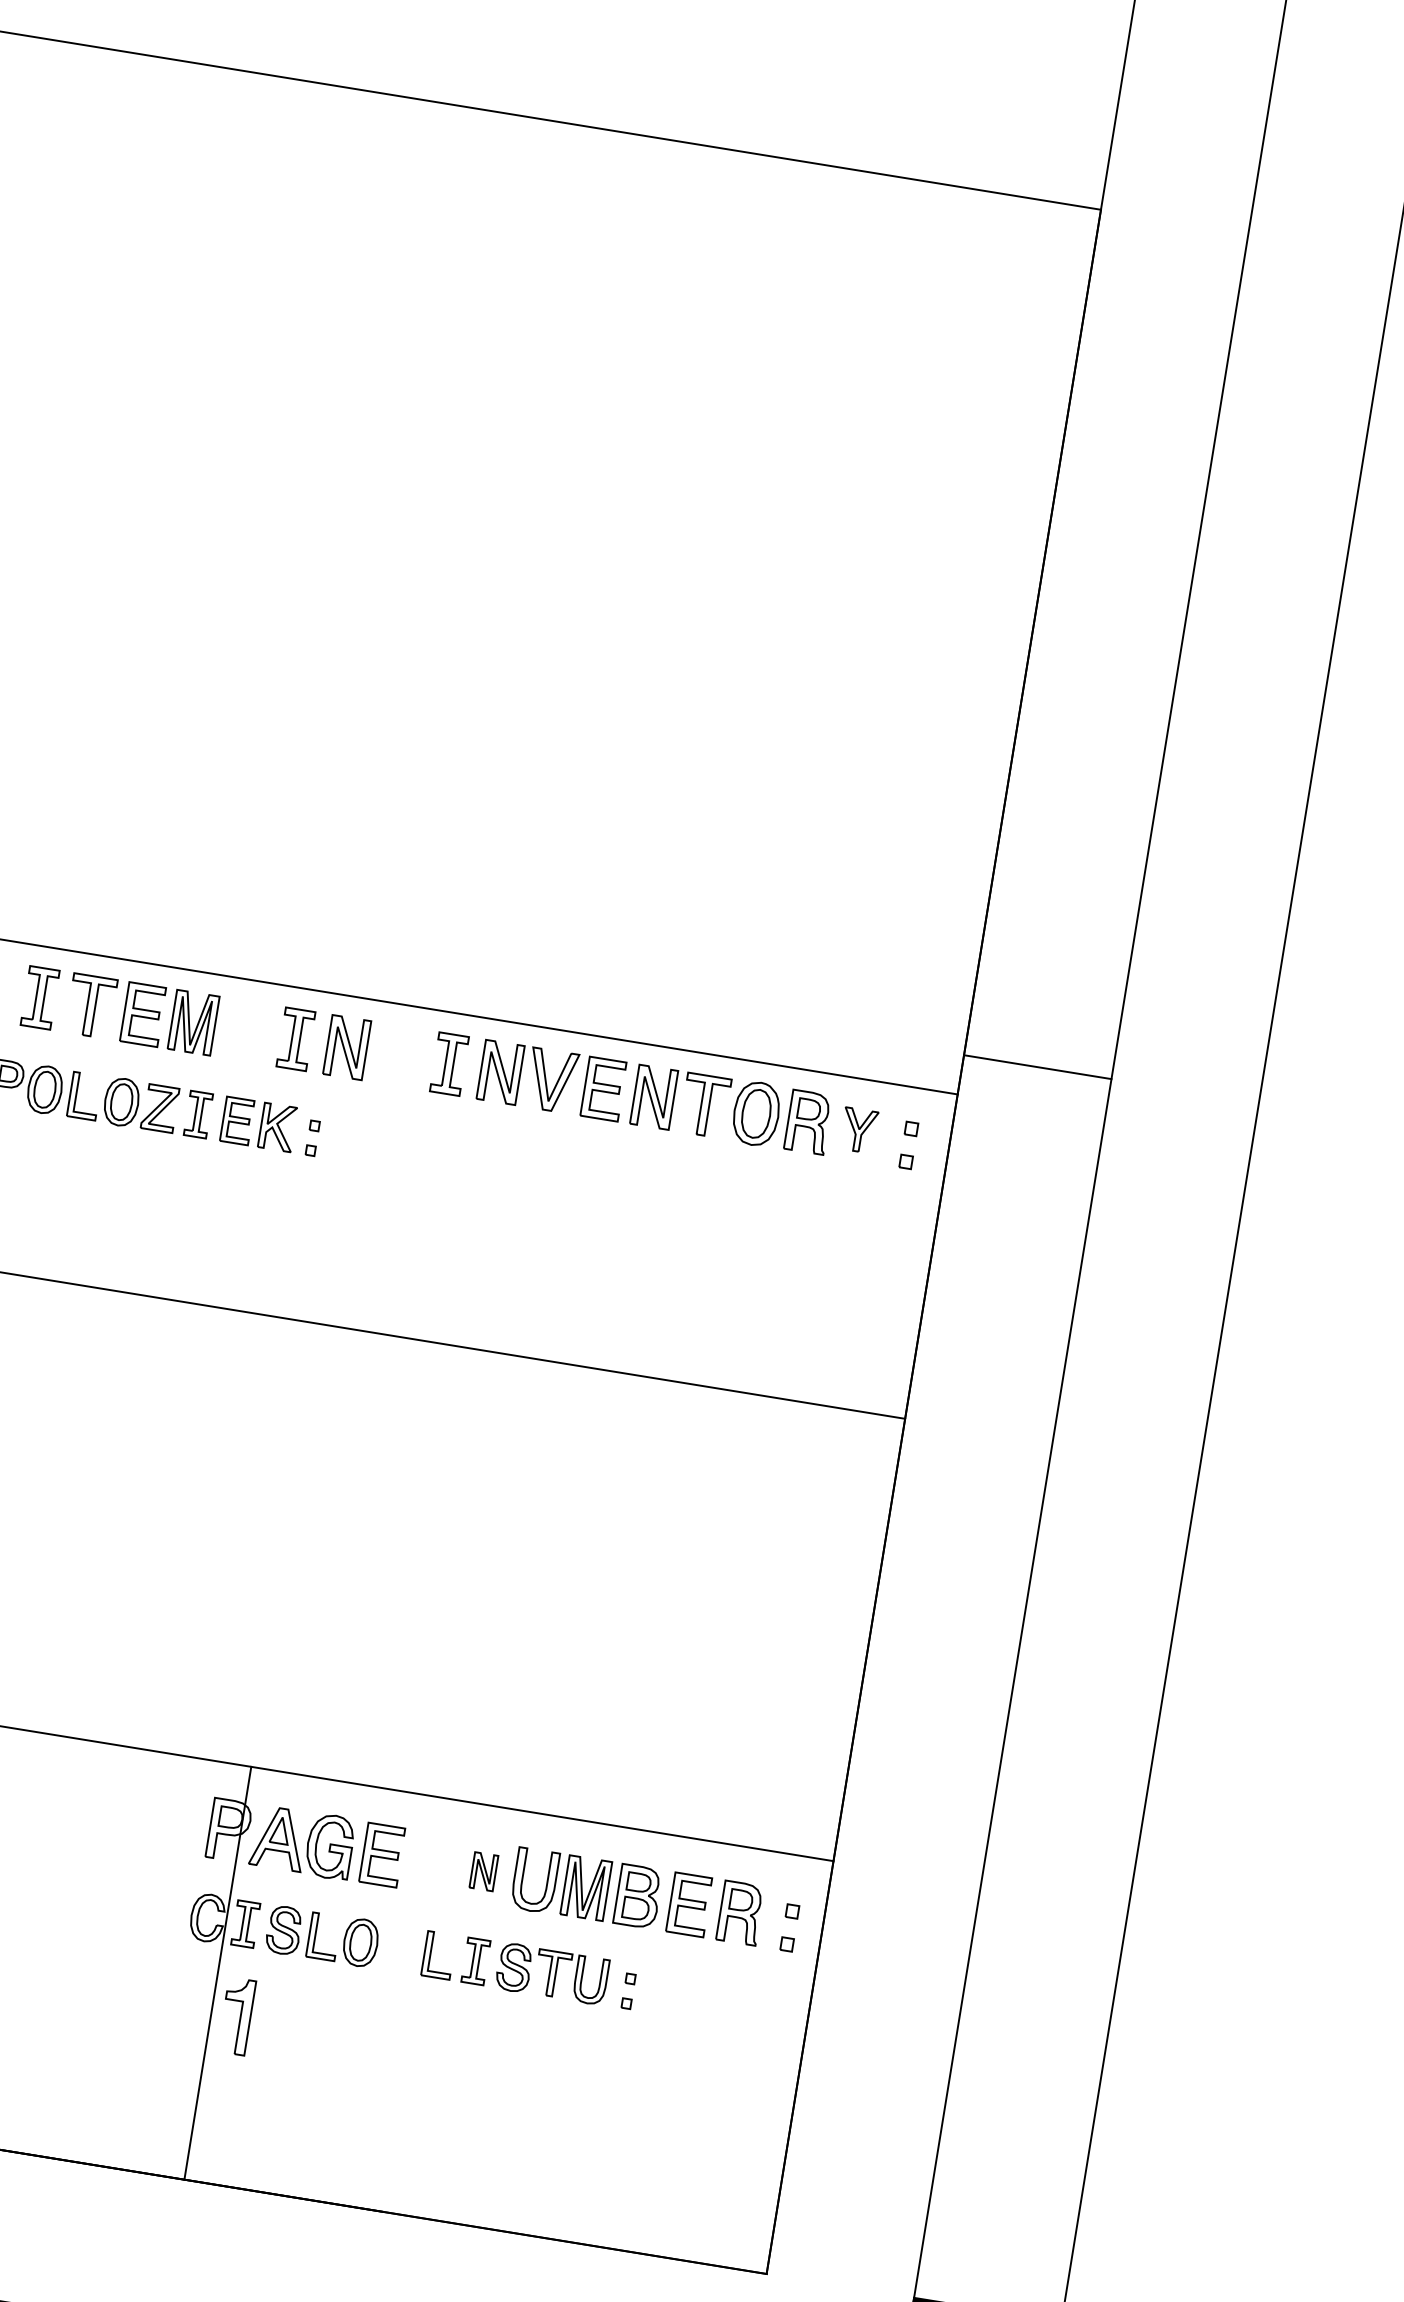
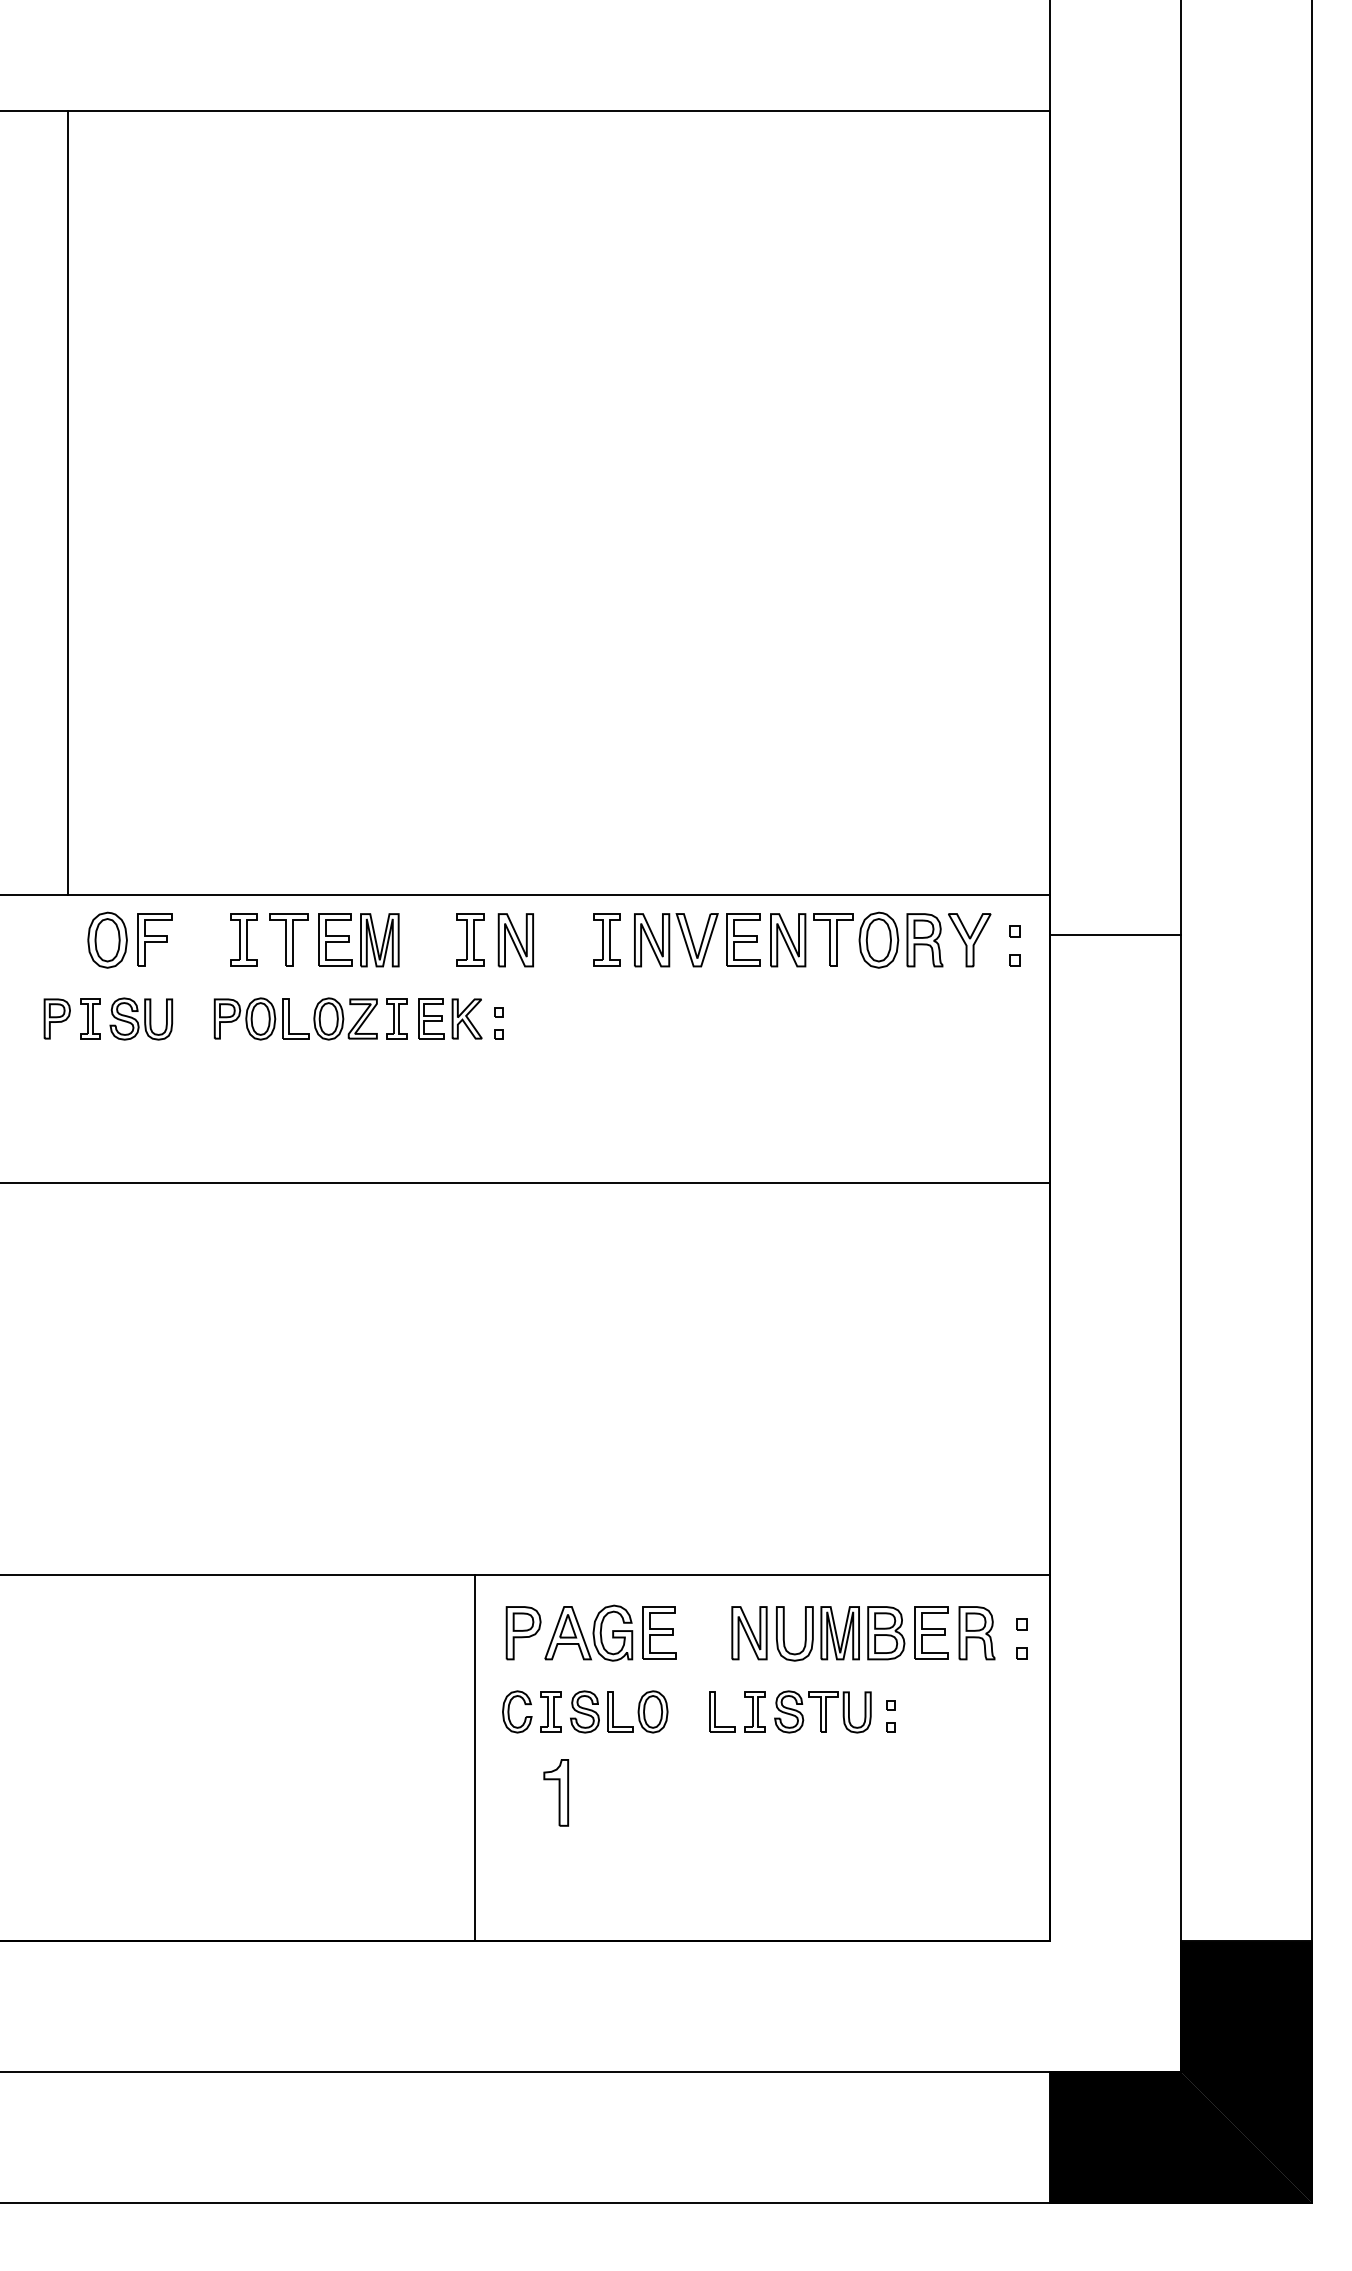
line: (1037, 1067) -> (1115, 934), moved
part: (858, 1130) -> (969, 940), size x1.43
part: (483, 1871) -> (749, 1633), size x1.67
line: (217, 1973) -> (474, 1758), moved

